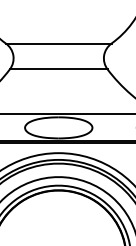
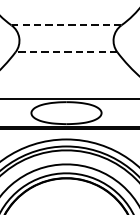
line: (58, 43) -> (66, 25), solid -> dashed
line: (58, 69) -> (66, 52), solid -> dashed

